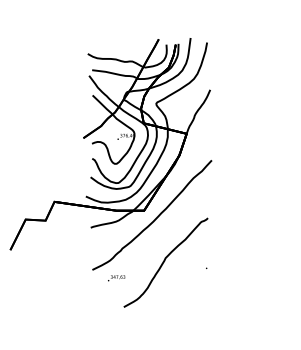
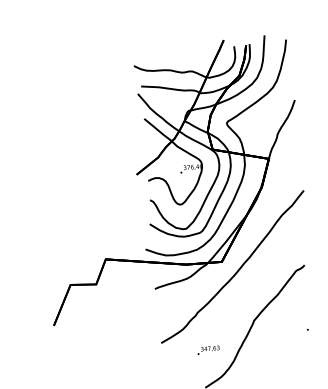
text: (116, 278) -> (208, 350), moved

